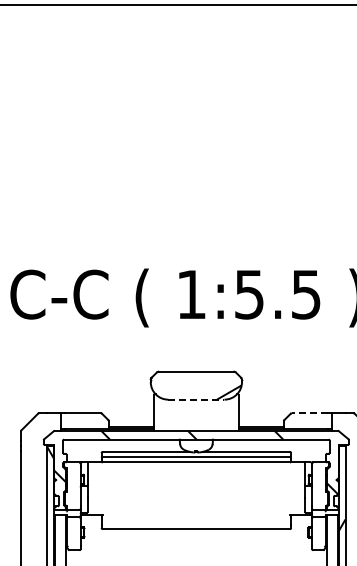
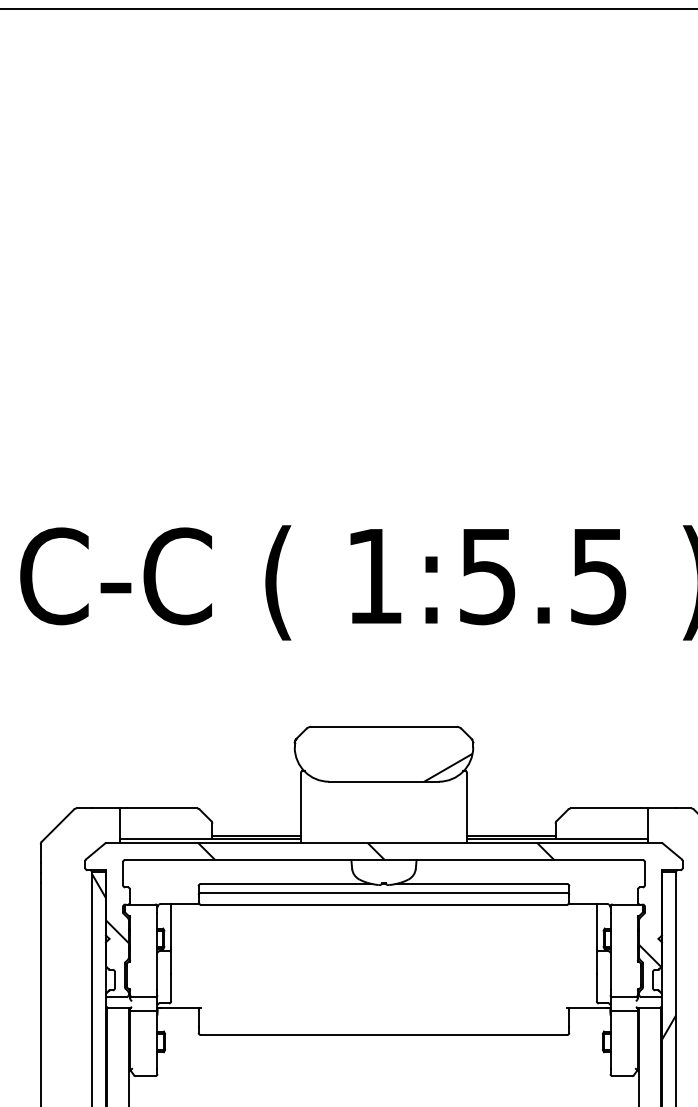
line: (196, 399) -> (384, 781), dashed -> solid
line: (309, 413) -> (605, 808), dashed -> solid

